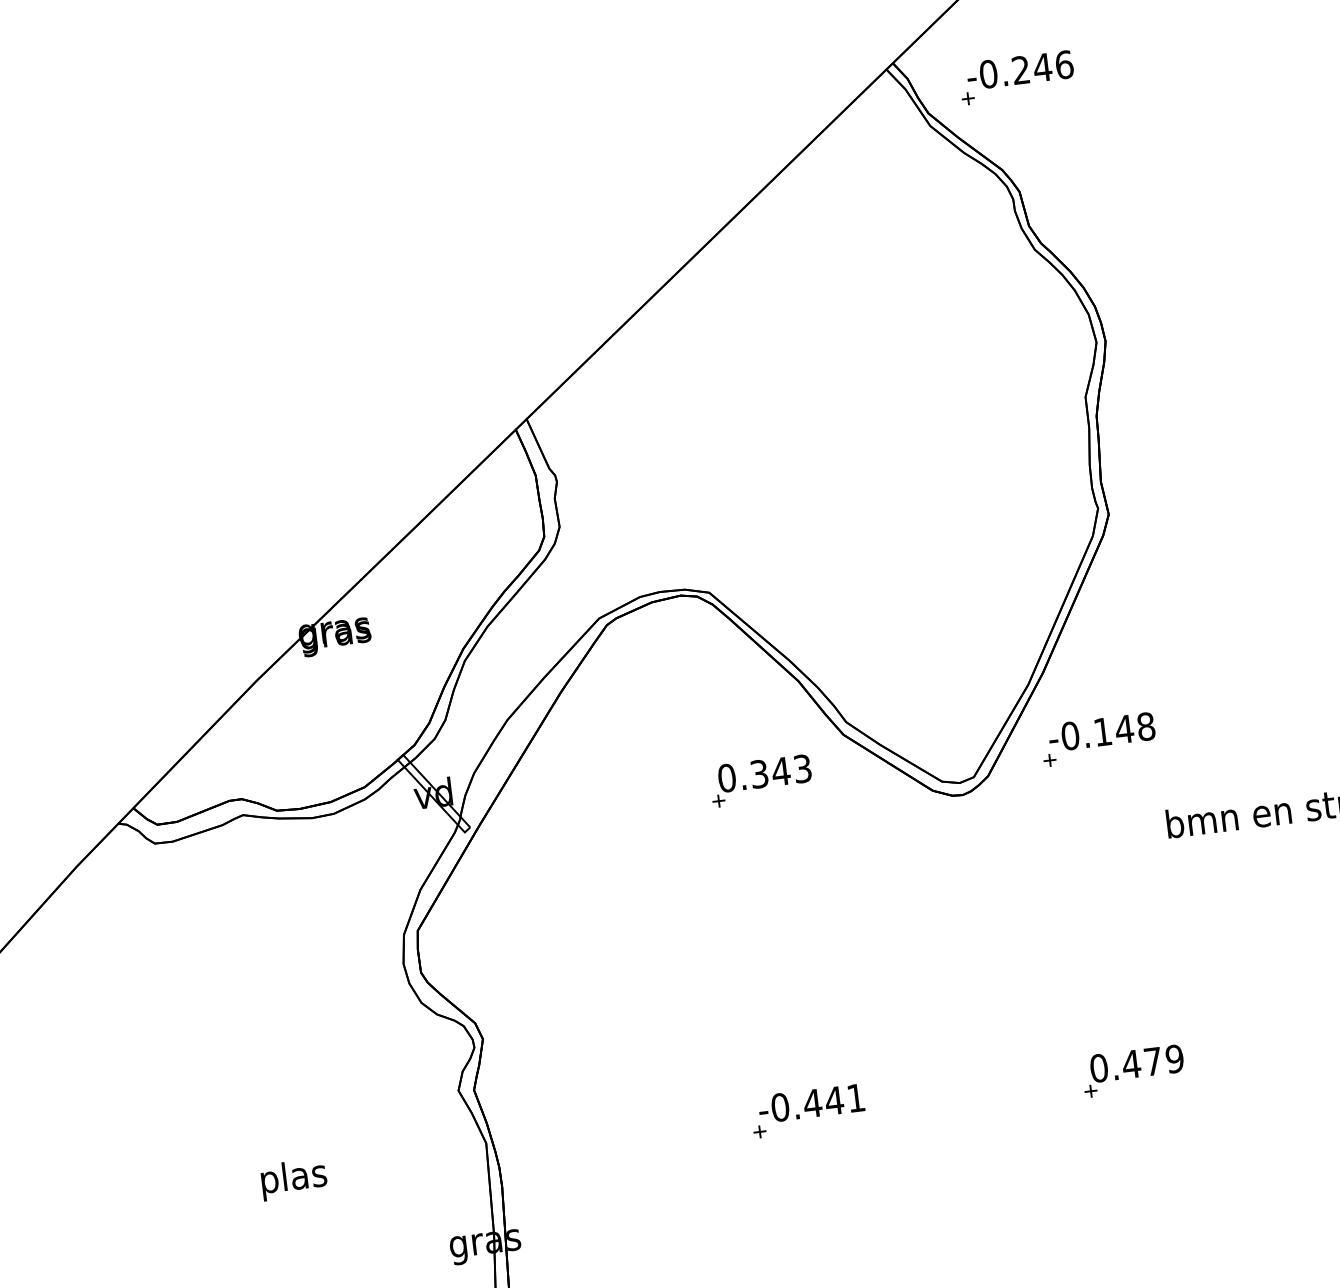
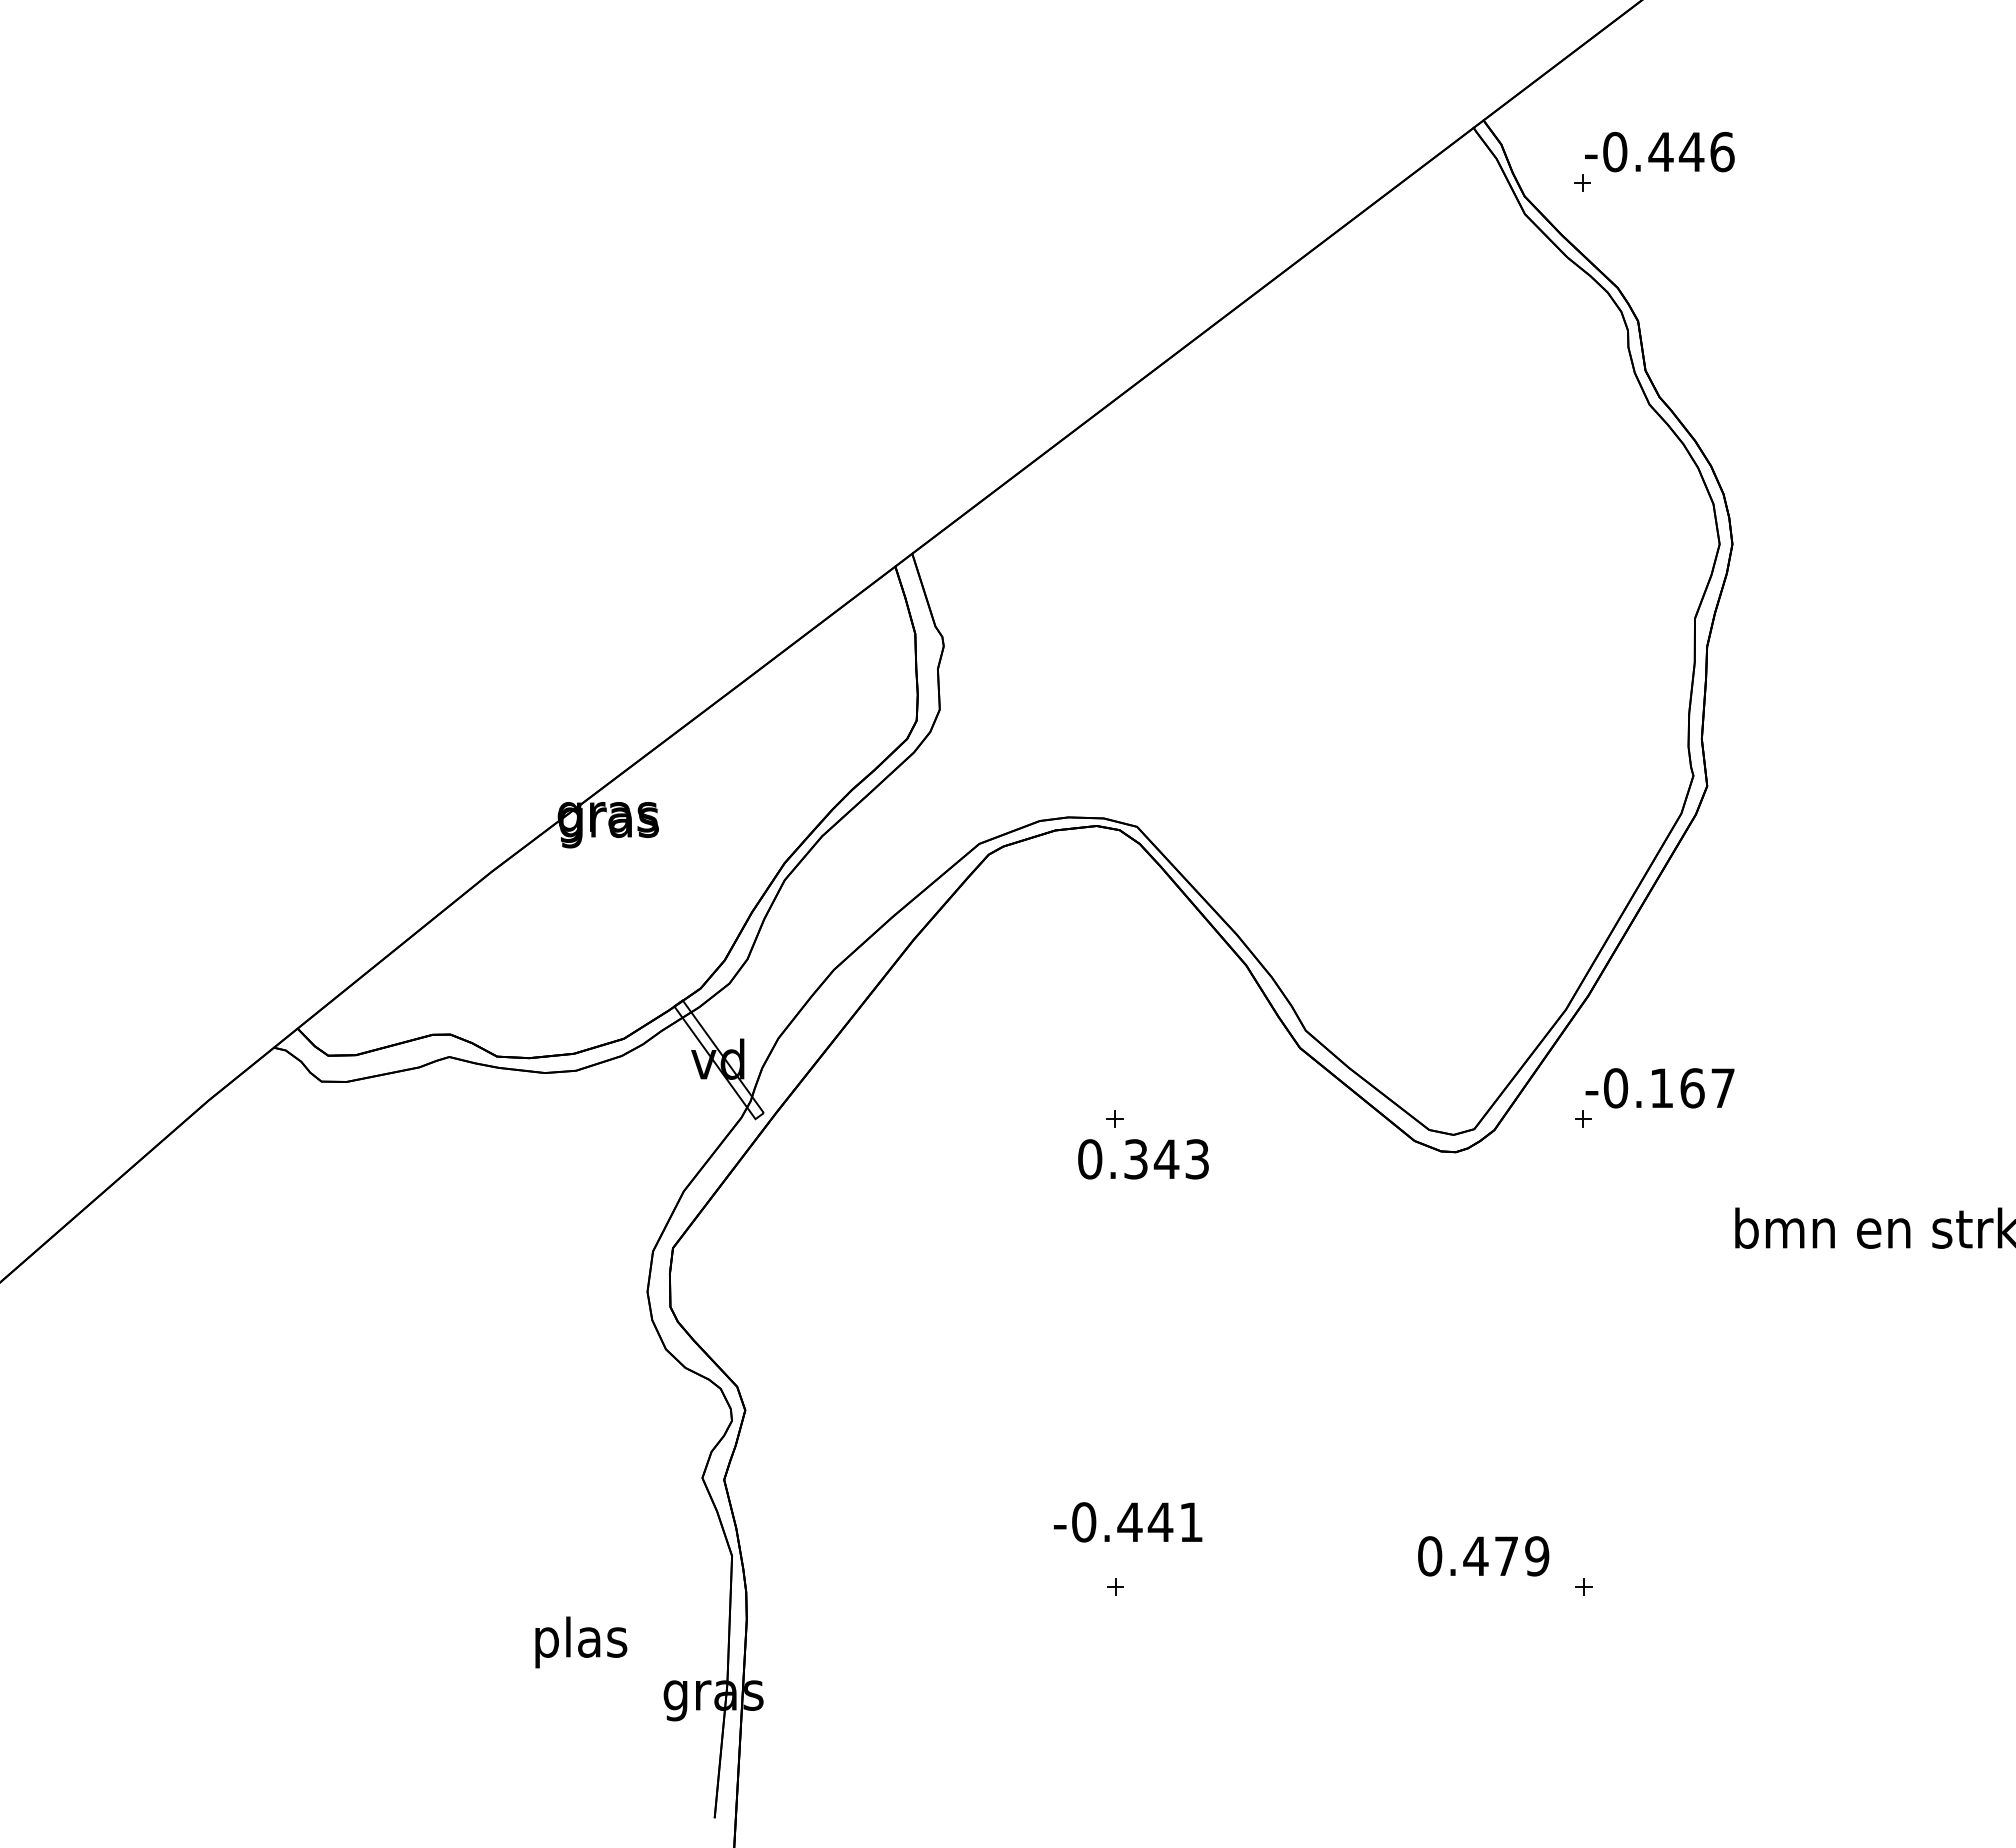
text: (1020, 69) -> (1660, 151), -0.246 -> -0.446
text: (1135, 728) -> (1707, 1088), -0.148 -> -0.167
text: (764, 773) -> (1143, 1159), moved
text: (1136, 1063) -> (1483, 1556), moved
text: (811, 1103) -> (1127, 1522), moved
text: (294, 1179) -> (581, 1642), moved

